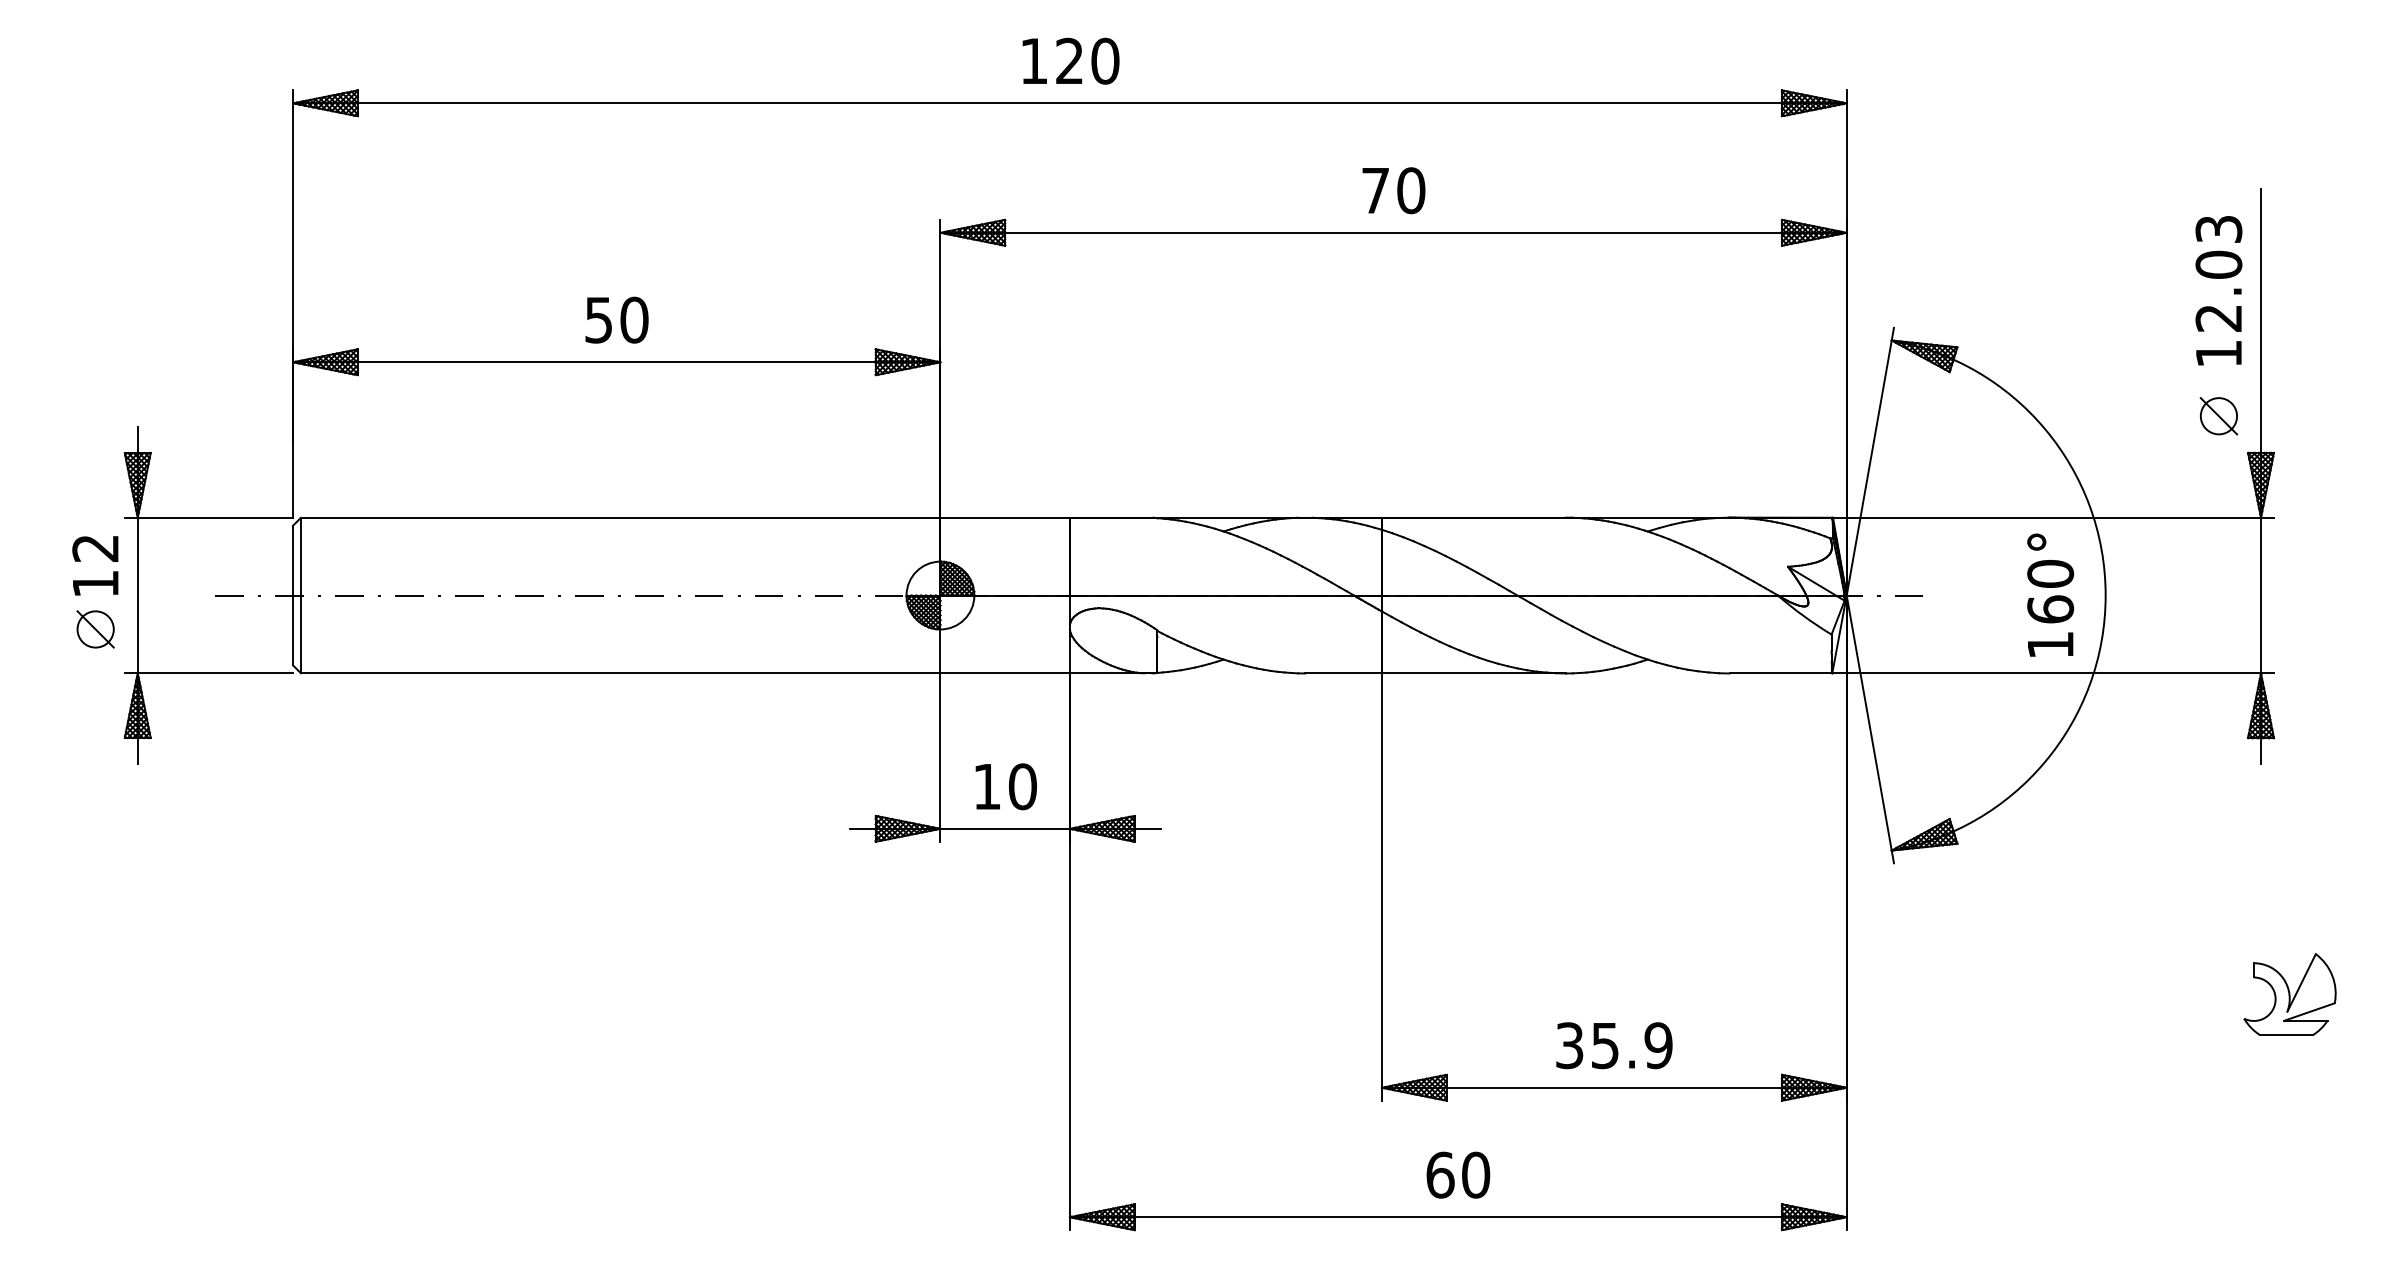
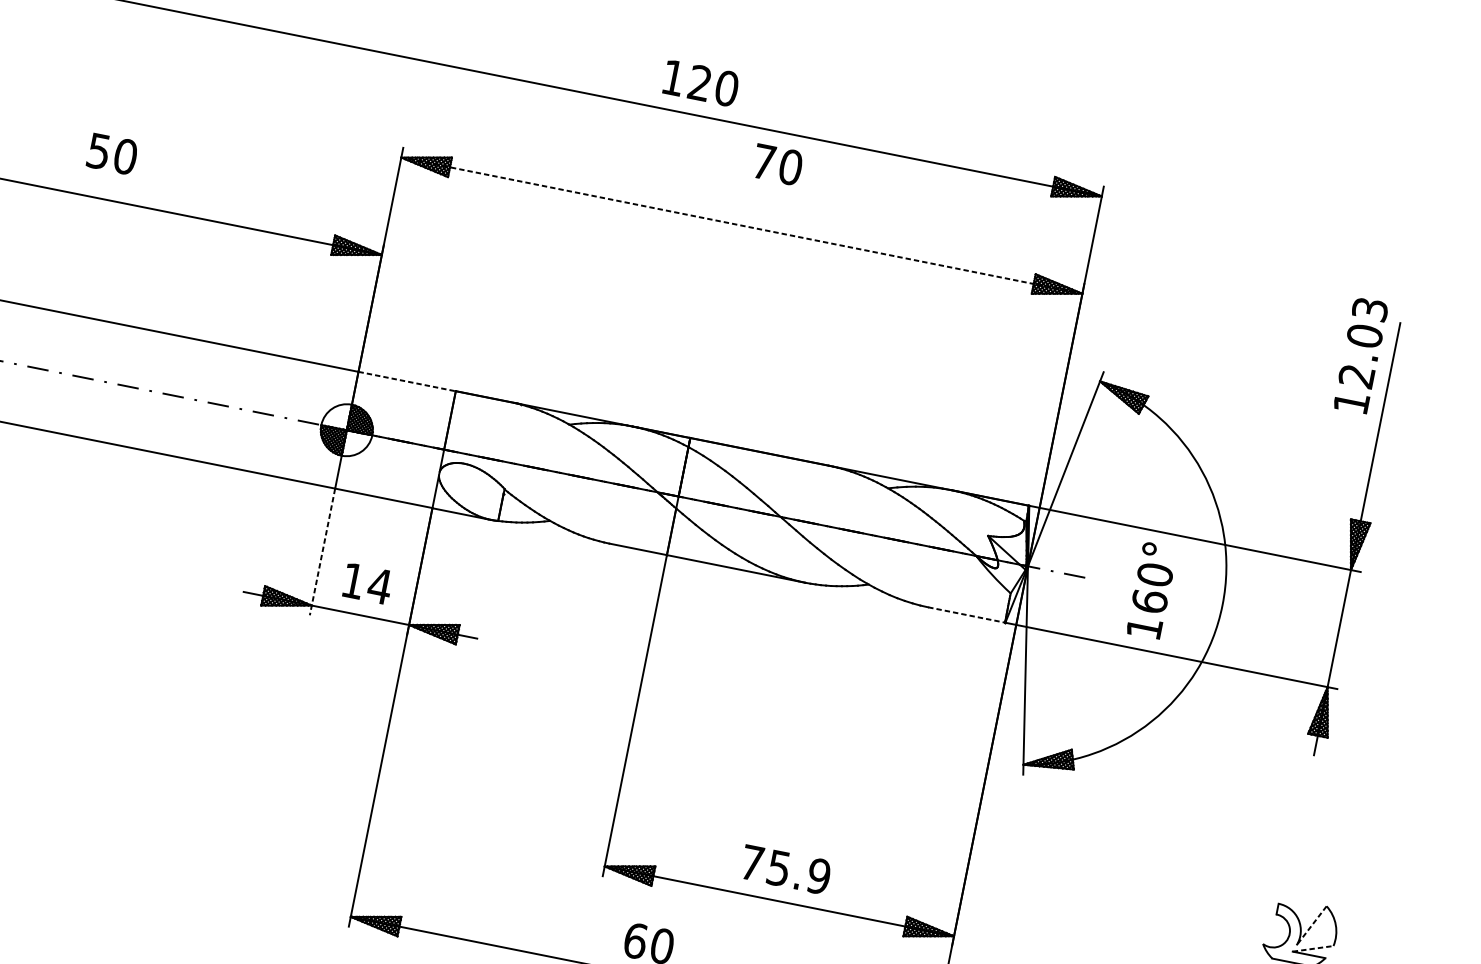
text: (1070, 60) -> (700, 82), moved
text: (1393, 190) -> (777, 164), moved
line: (1394, 232) -> (742, 225), solid -> dashed
text: (2218, 290) -> (1360, 355), moved
text: (616, 319) -> (112, 153), moved
part: (2218, 416) -> (1334, 487), removed
line: (1005, 517) -> (407, 381), solid -> dashed
text: (2050, 594) -> (1151, 590), moved
line: (1781, 673) -> (967, 615), solid -> dashed
line: (940, 758) -> (322, 552), solid -> dashed
text: (1022, 786) -> (379, 586), 10 -> 14
line: (2301, 983) -> (1311, 926), solid -> dashed
line: (2309, 1012) -> (1313, 949), solid -> dashed
text: (1569, 1045) -> (752, 862), 35.9 -> 75.9

